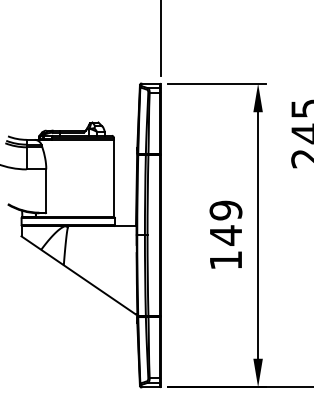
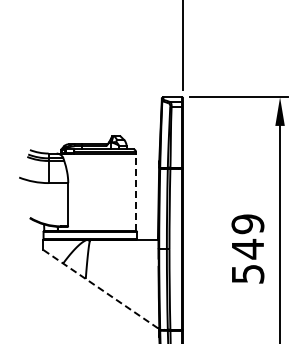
line: (114, 178) -> (136, 192), solid -> dashed
text: (226, 260) -> (248, 274), 149 -> 549
line: (78, 275) -> (100, 289), solid -> dashed

